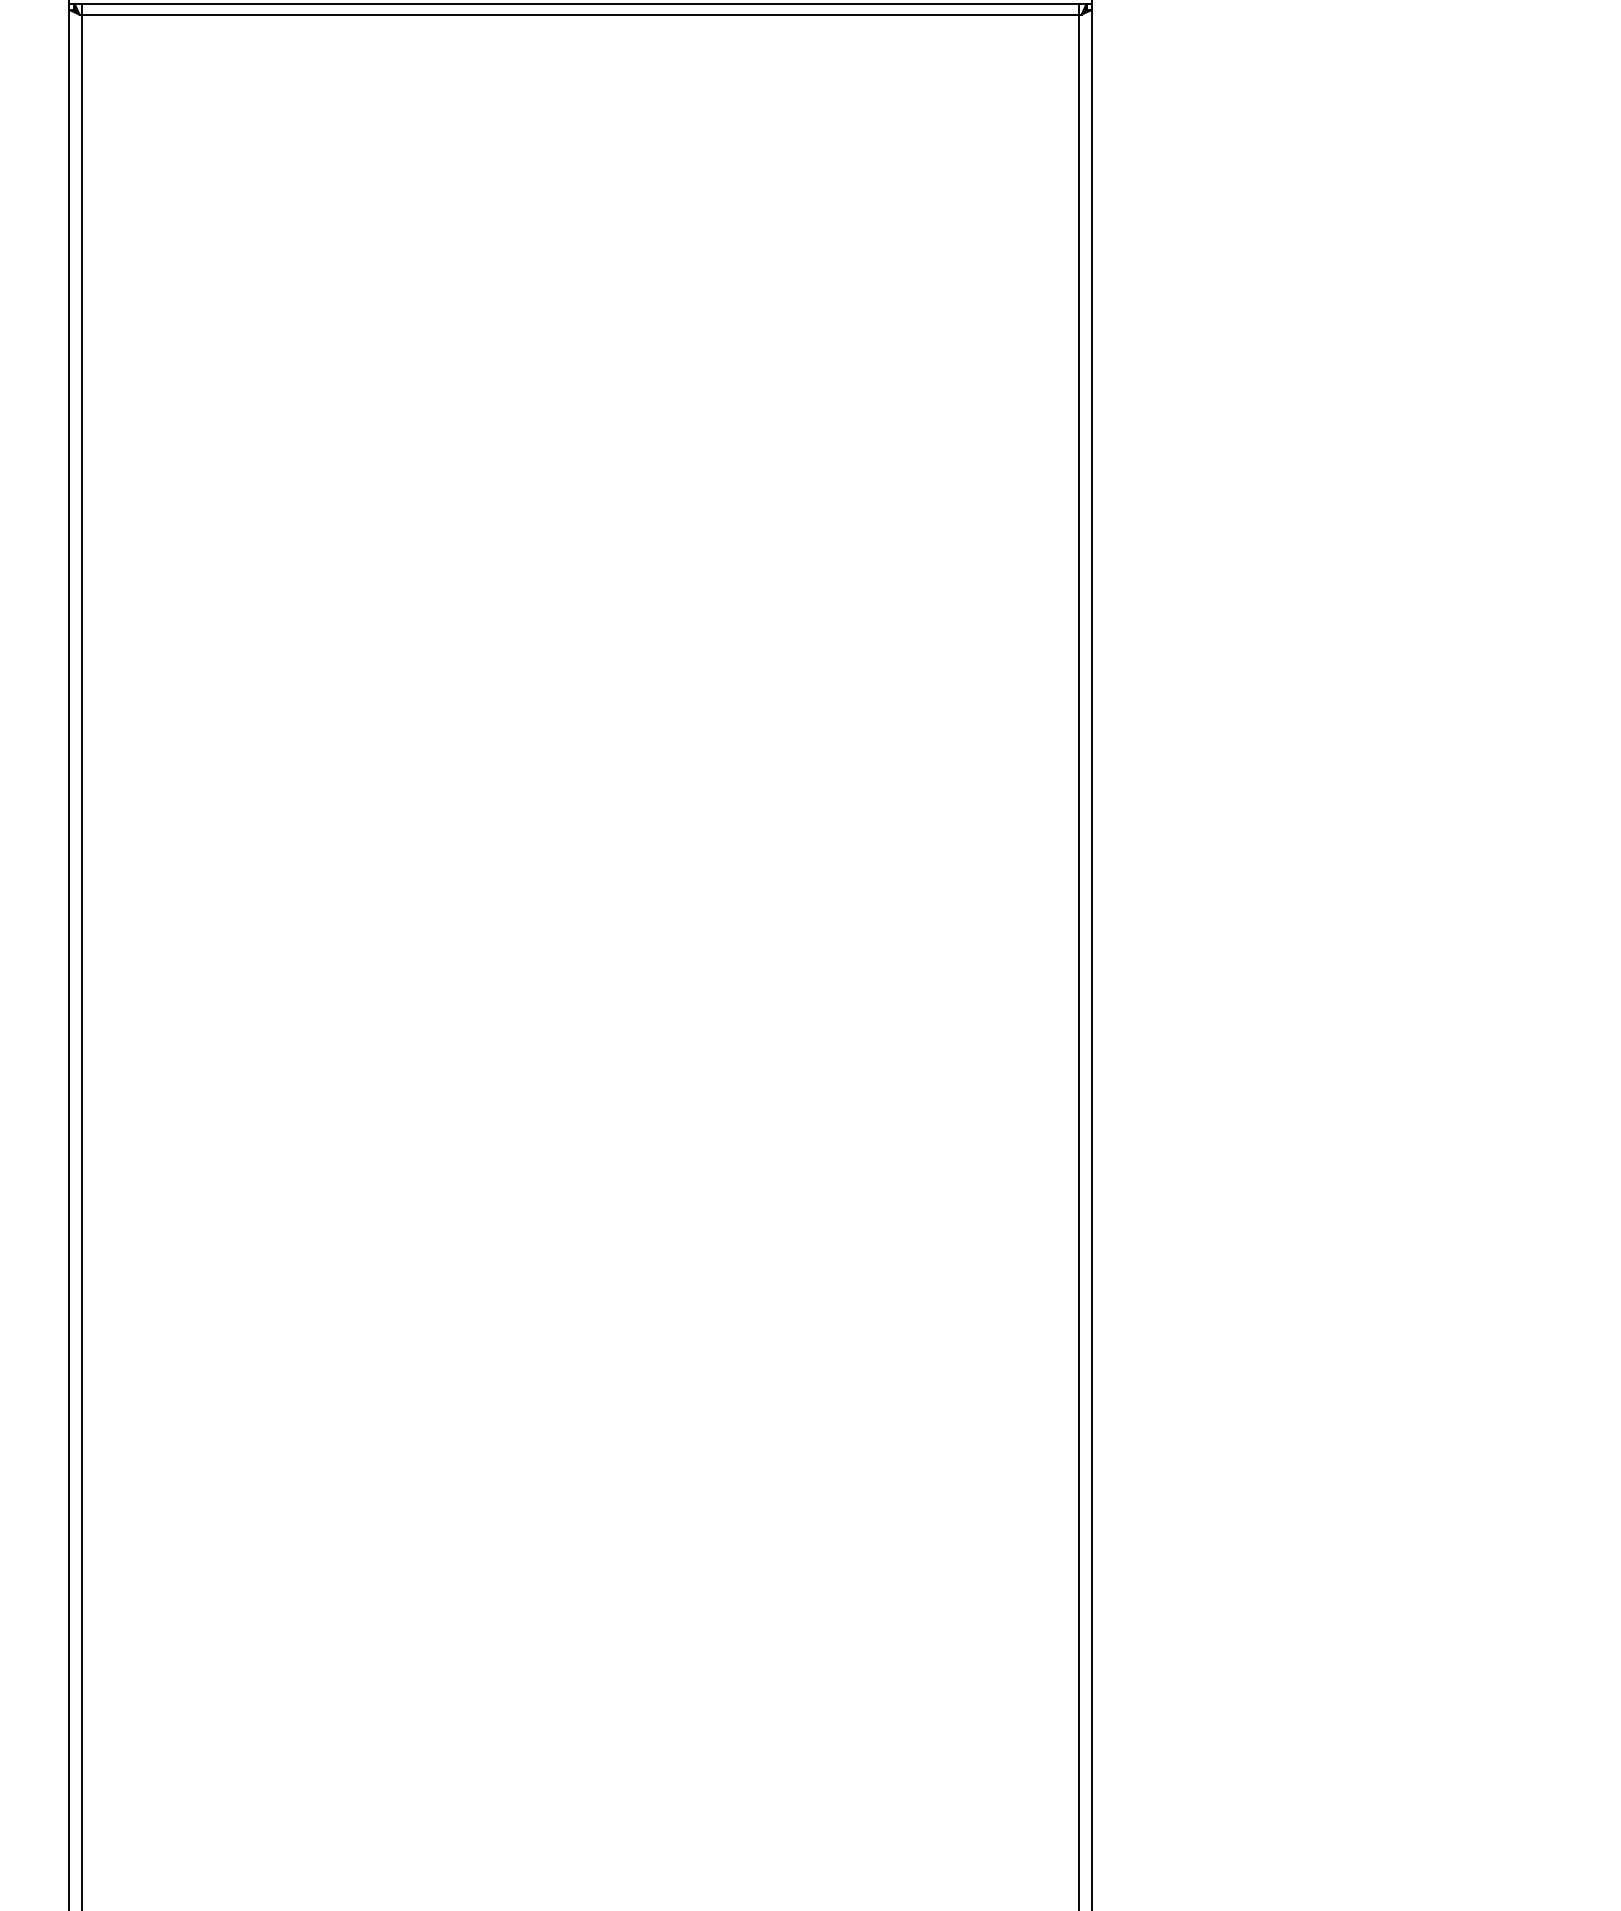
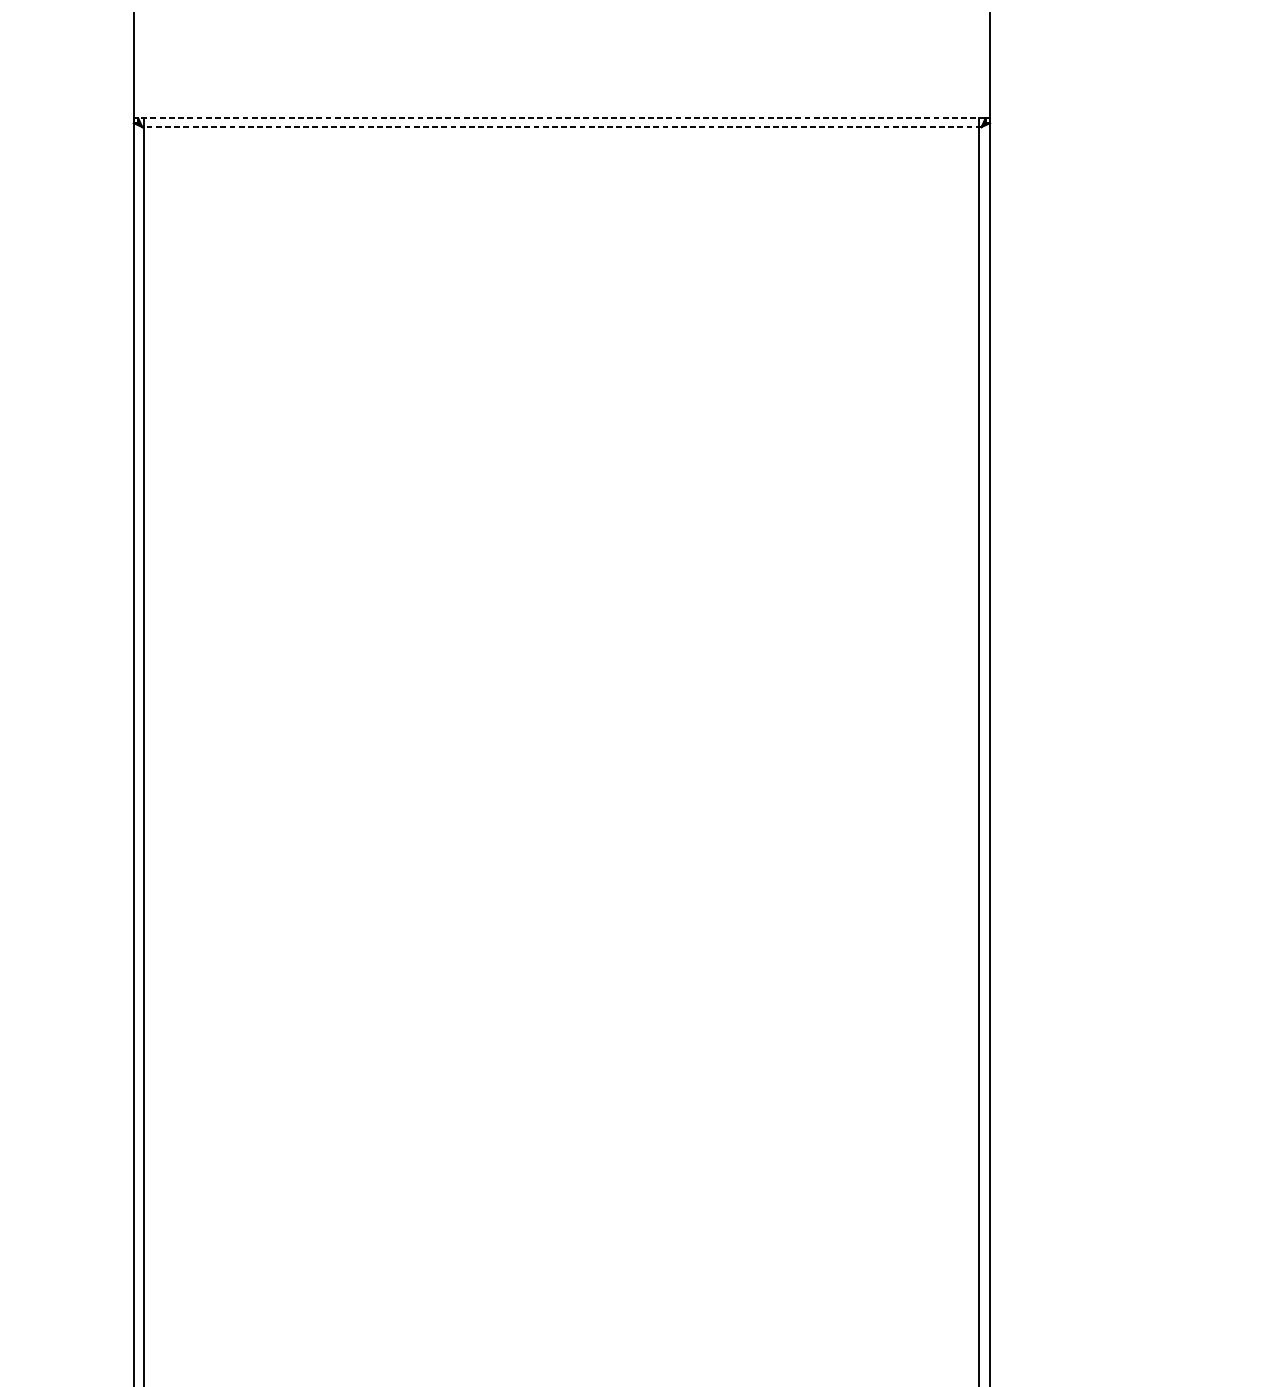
line: (580, 4) -> (561, 118), solid -> dashed
line: (580, 14) -> (561, 126), solid -> dashed

